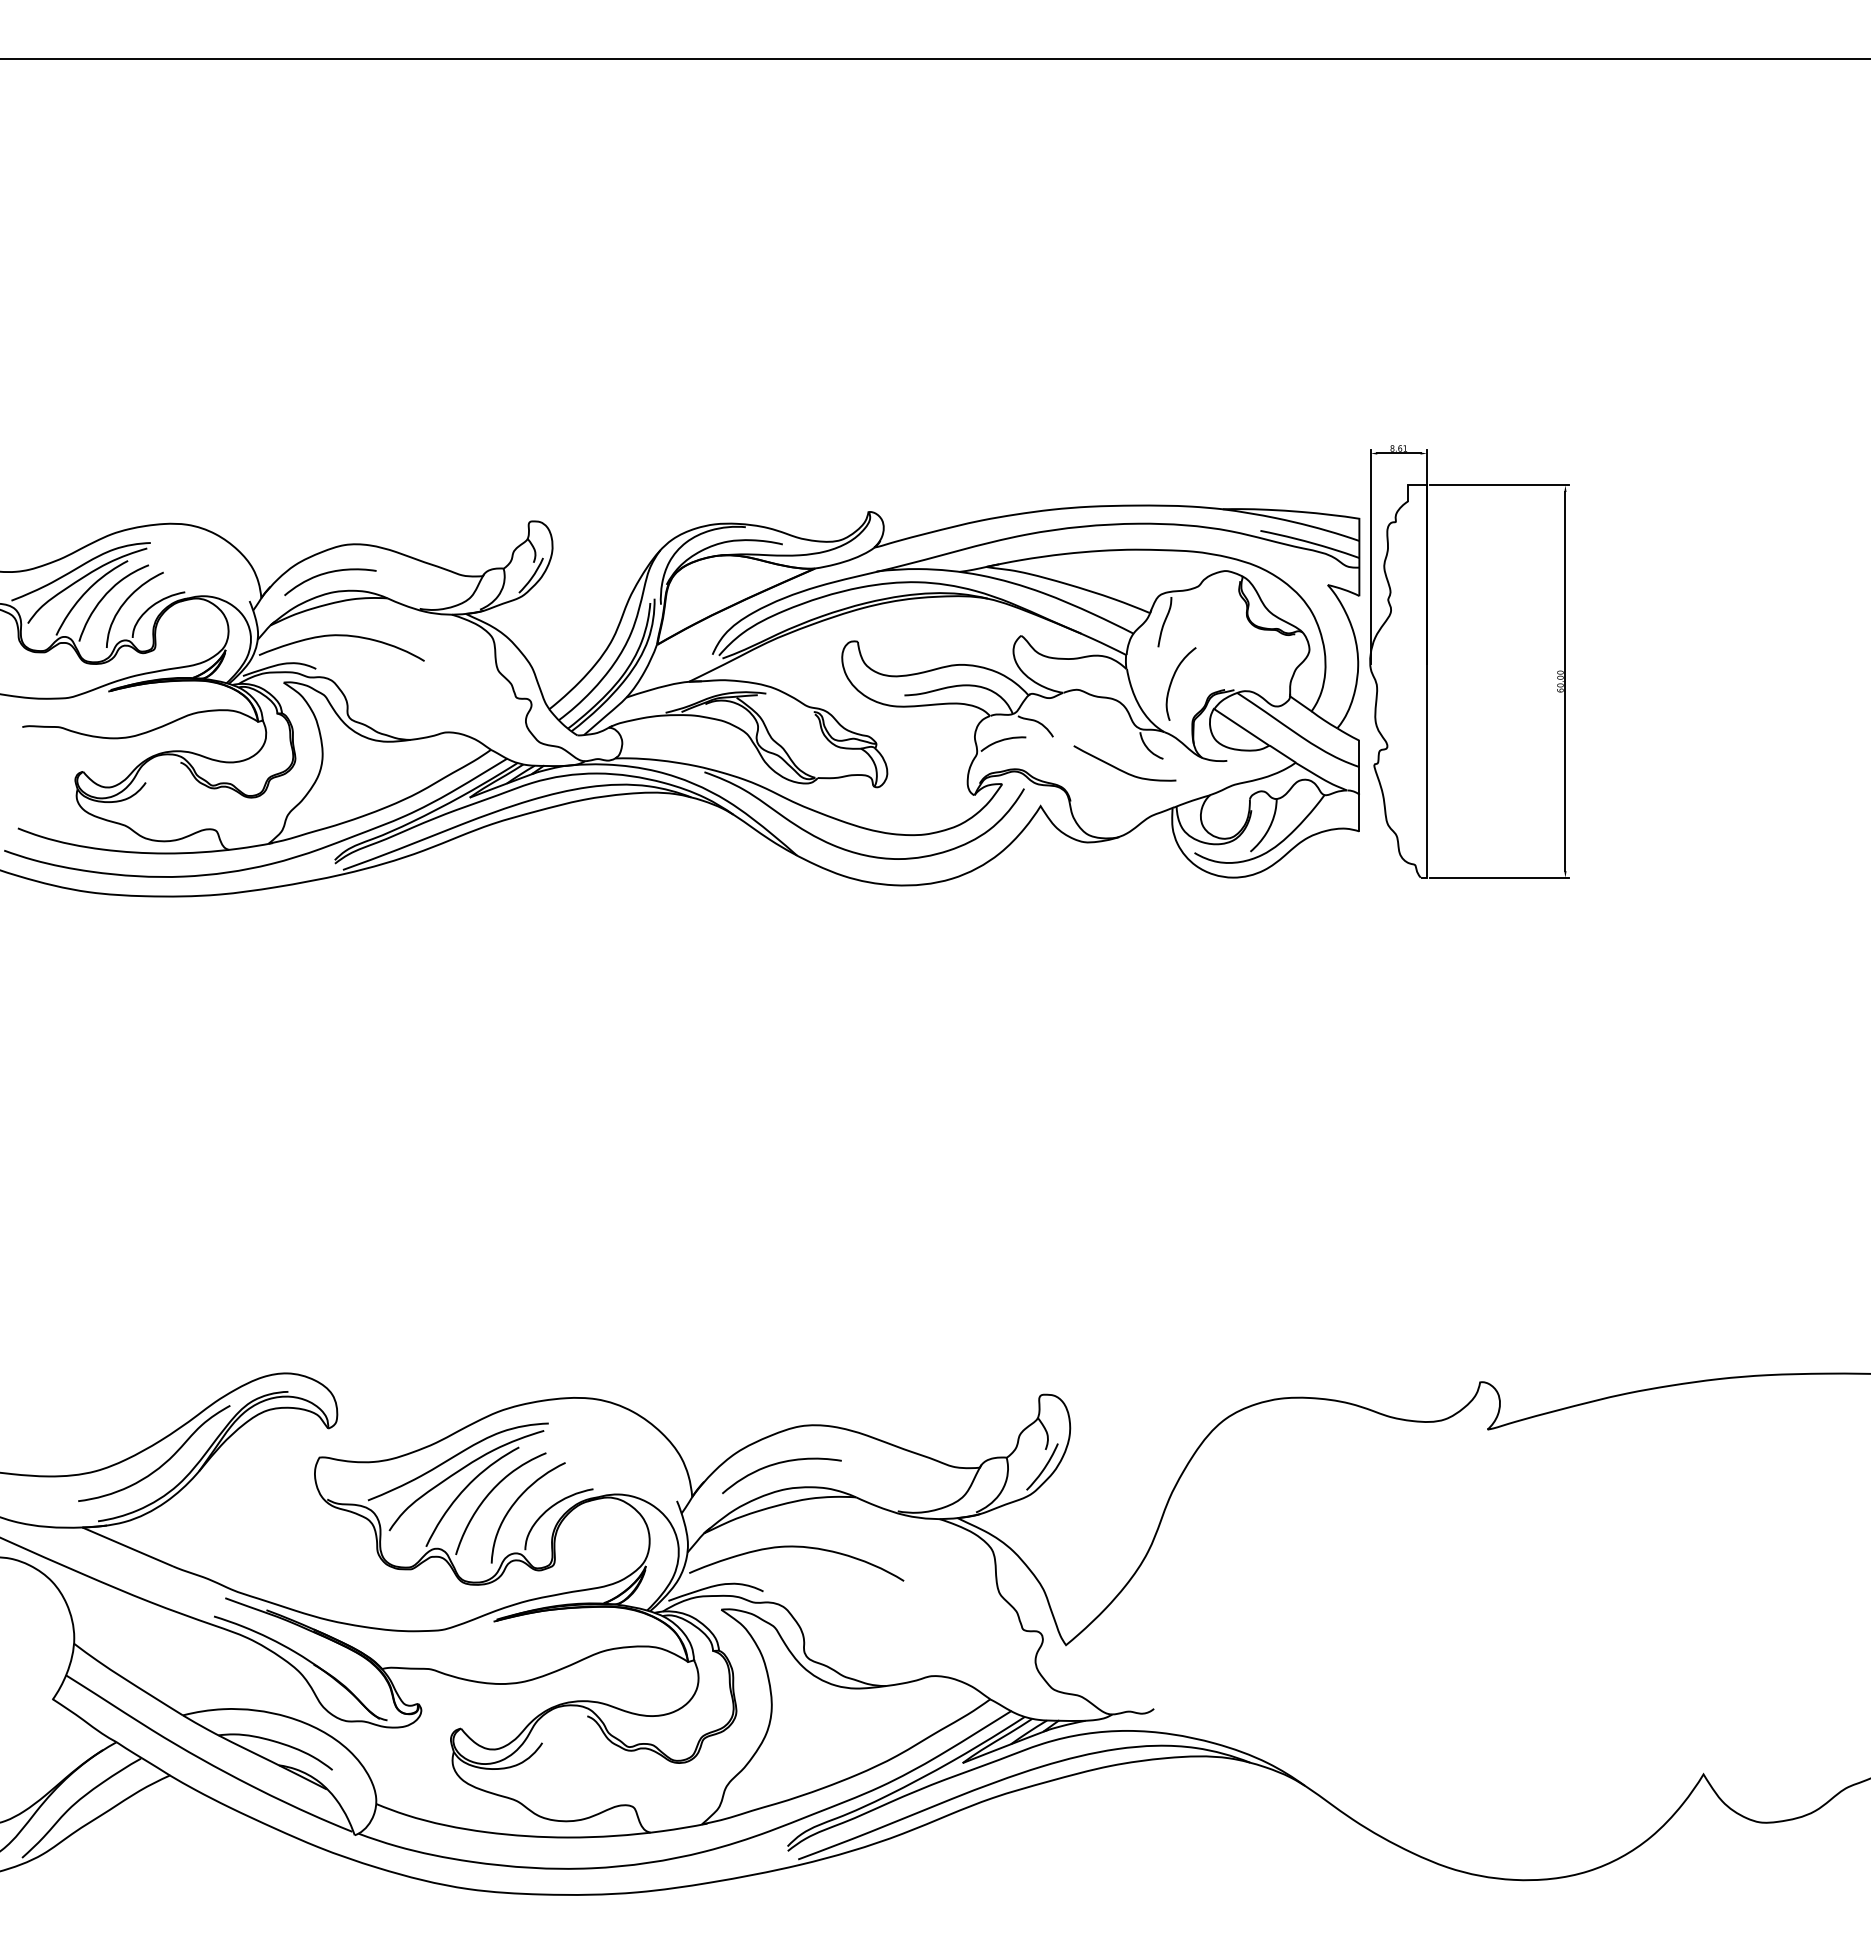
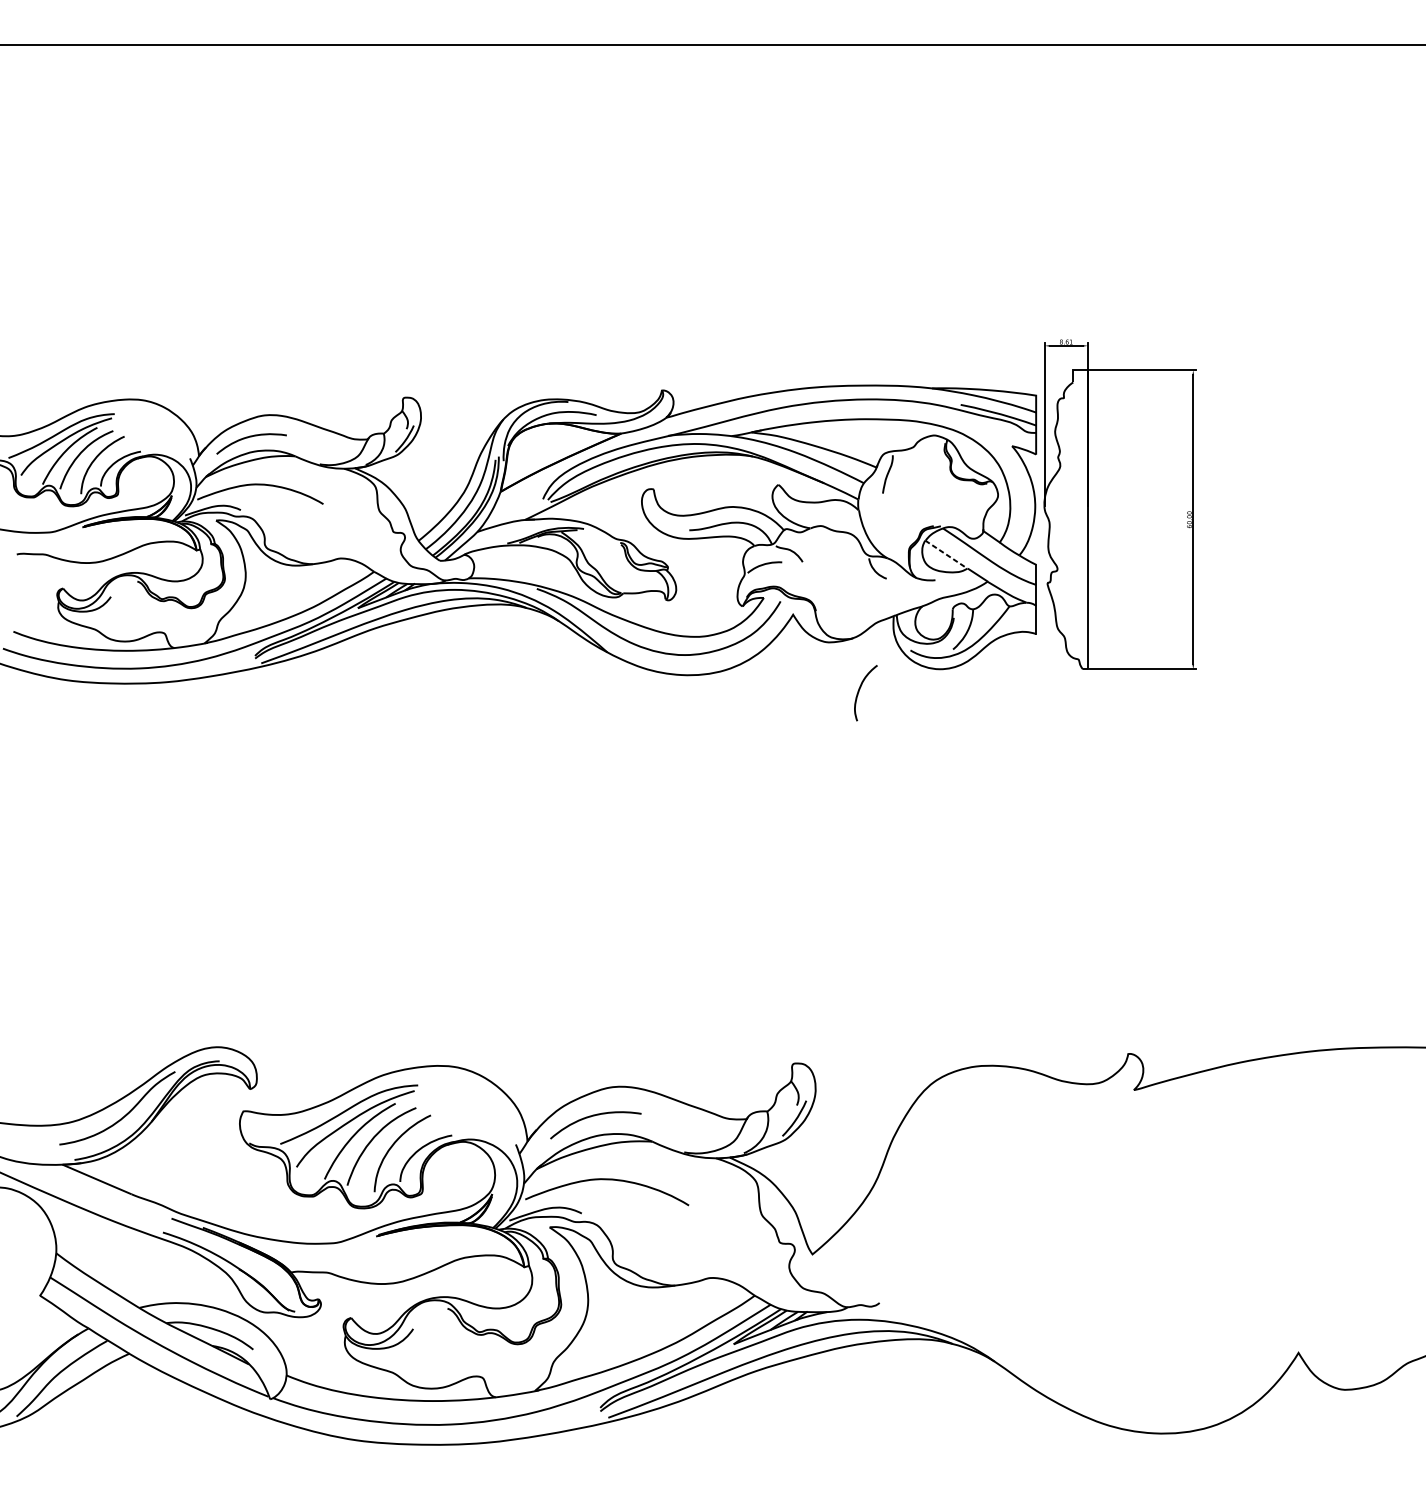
curve: (1173, 679) -> (860, 689), moved
line: (1241, 727) -> (946, 554), solid -> dashed
curve: (1121, 769) -> (854, 586), removed

